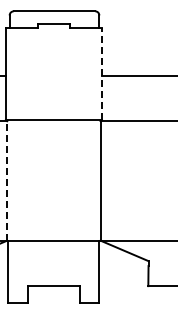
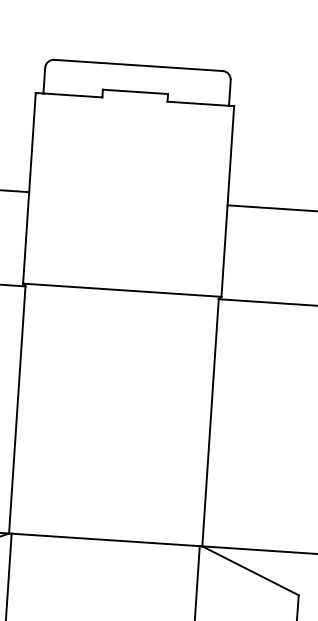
line: (101, 73) -> (227, 200), dashed -> solid
line: (7, 180) -> (17, 409), dashed -> solid

